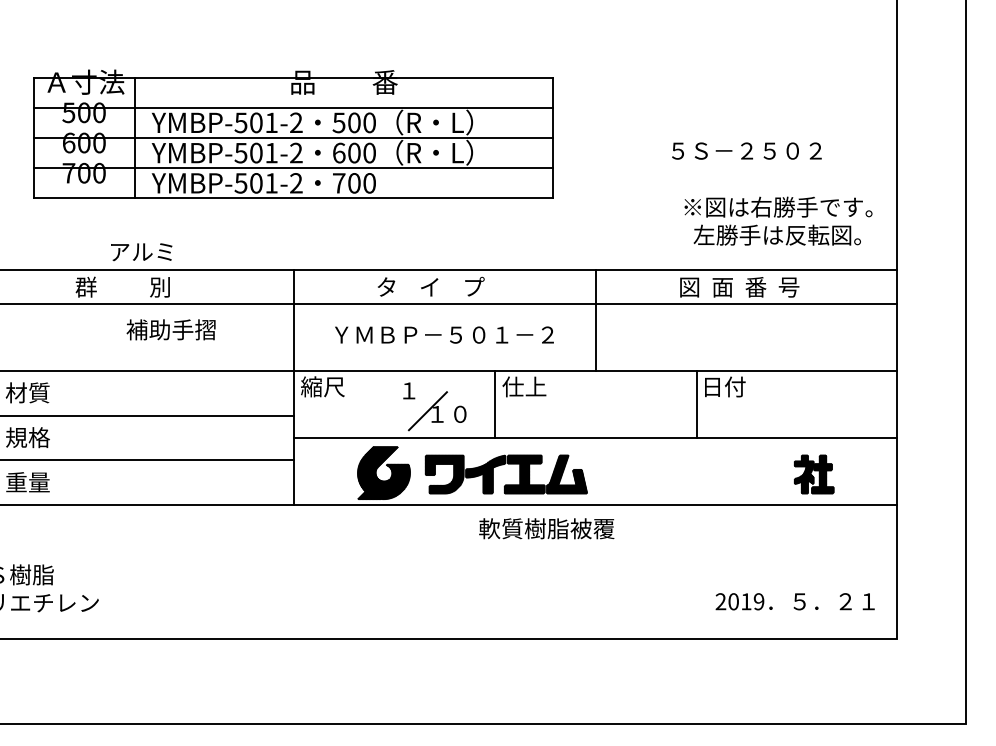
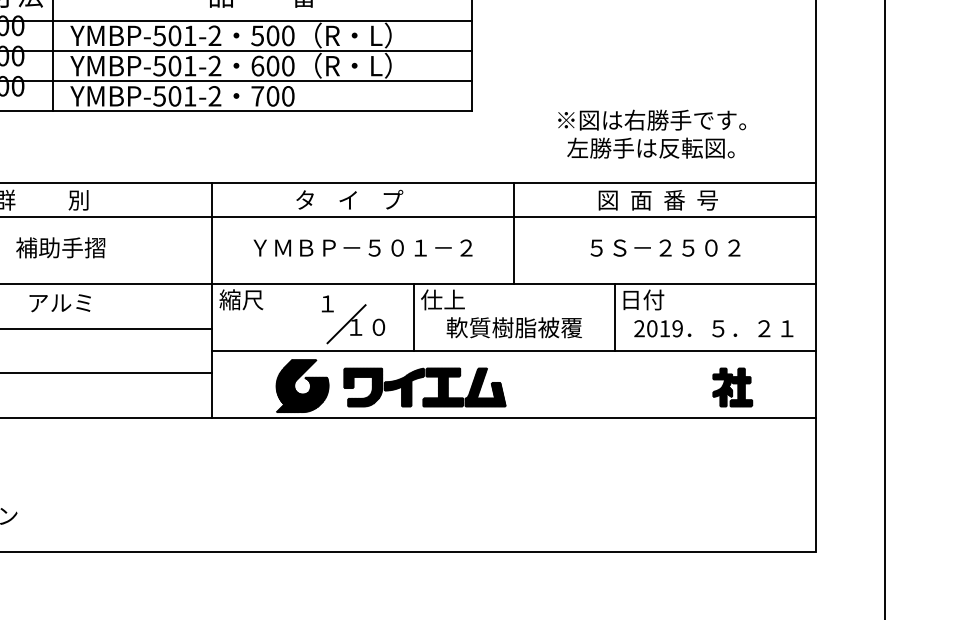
text: (746, 150) -> (665, 247), moved
text: (778, 220) -> (652, 133), moved
text: (141, 252) -> (60, 303), moved
text: (170, 329) -> (60, 247), moved
text: (546, 528) -> (514, 327), moved
text: (794, 601) -> (713, 328), moved

